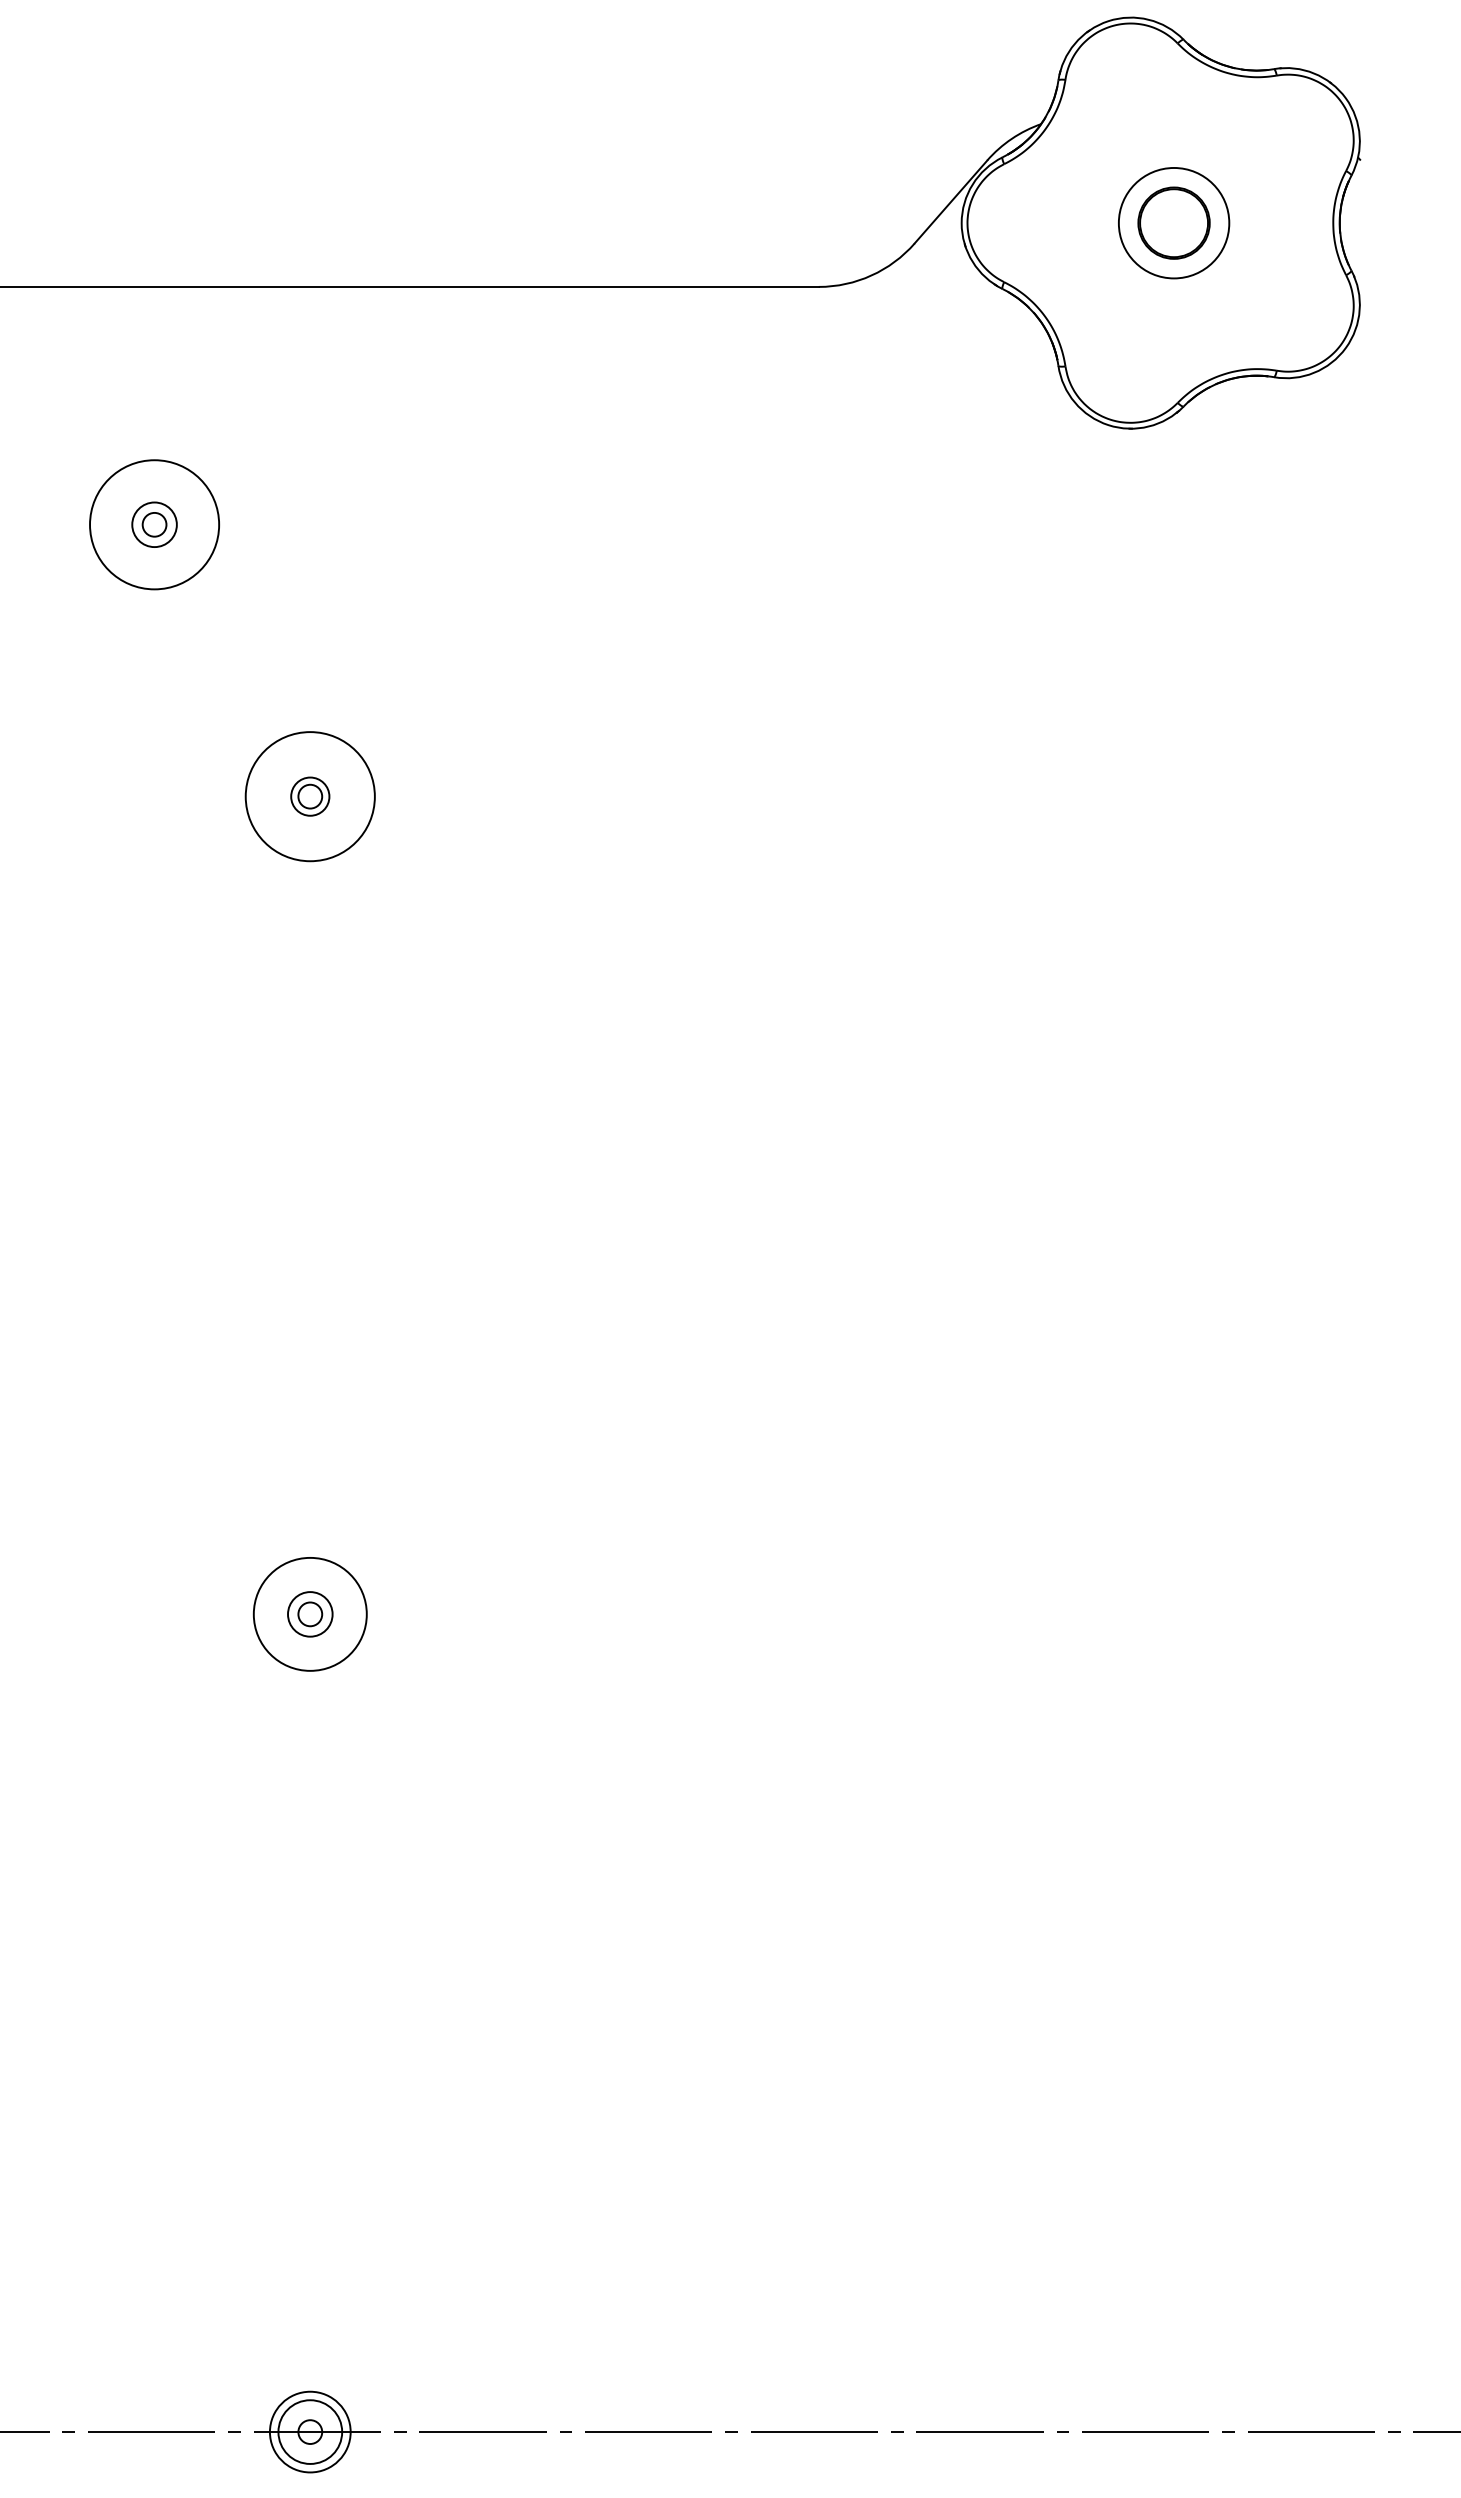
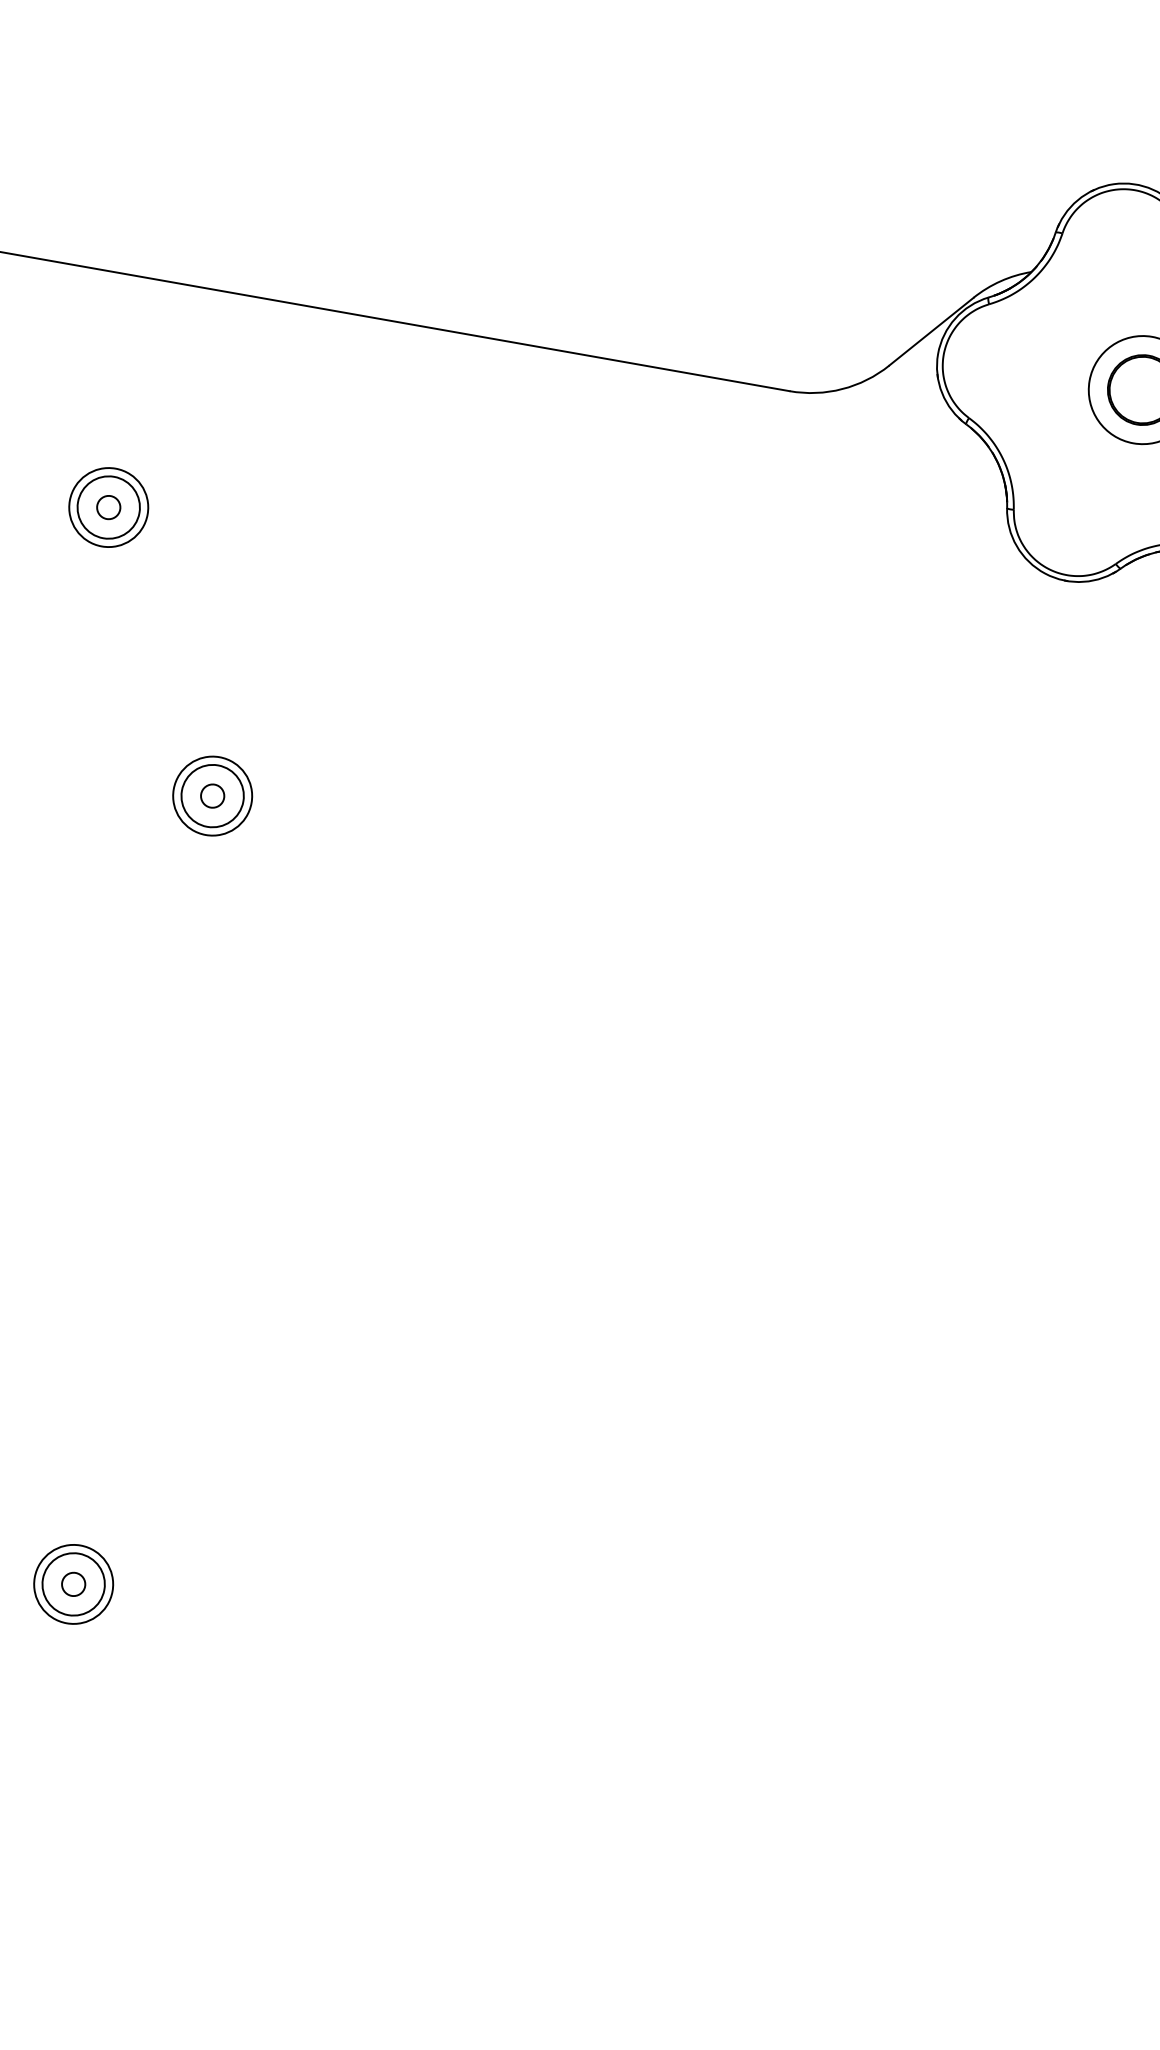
circle: (154, 524) -> (108, 507), size x0.62
circle: (154, 524) -> (108, 507), size x1.43
circle: (309, 796) -> (211, 795), size x0.62
circle: (310, 796) -> (212, 795), size x1.67
circle: (309, 1614) -> (72, 1584), size x0.71
circle: (310, 1614) -> (73, 1584), size x1.43

